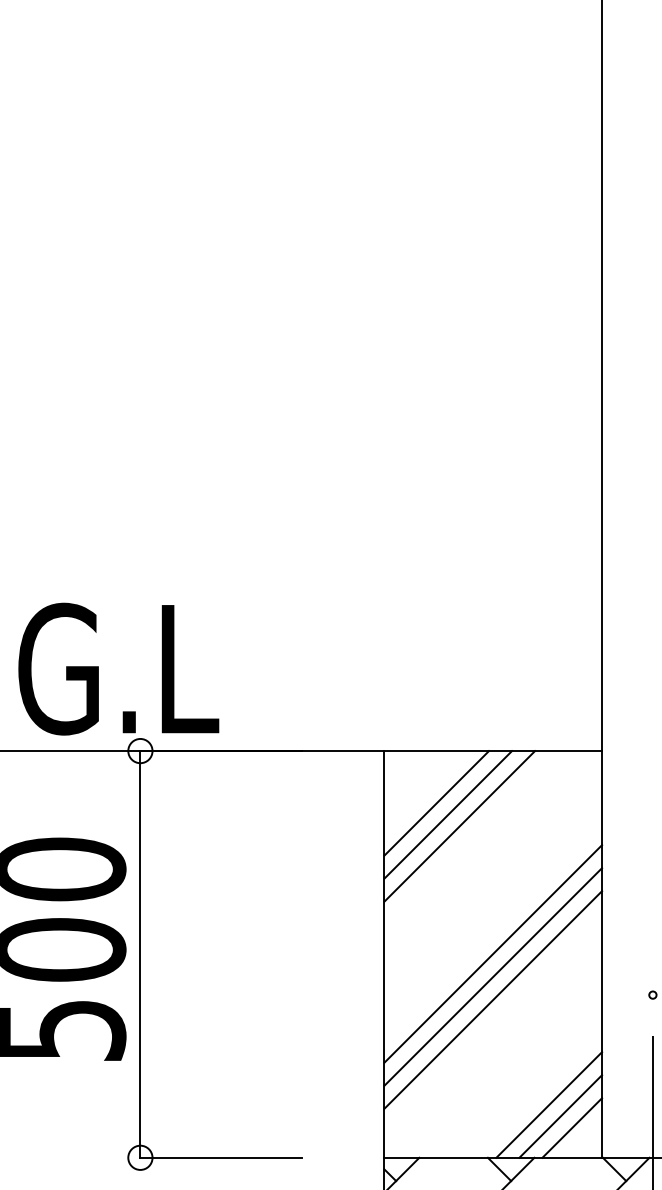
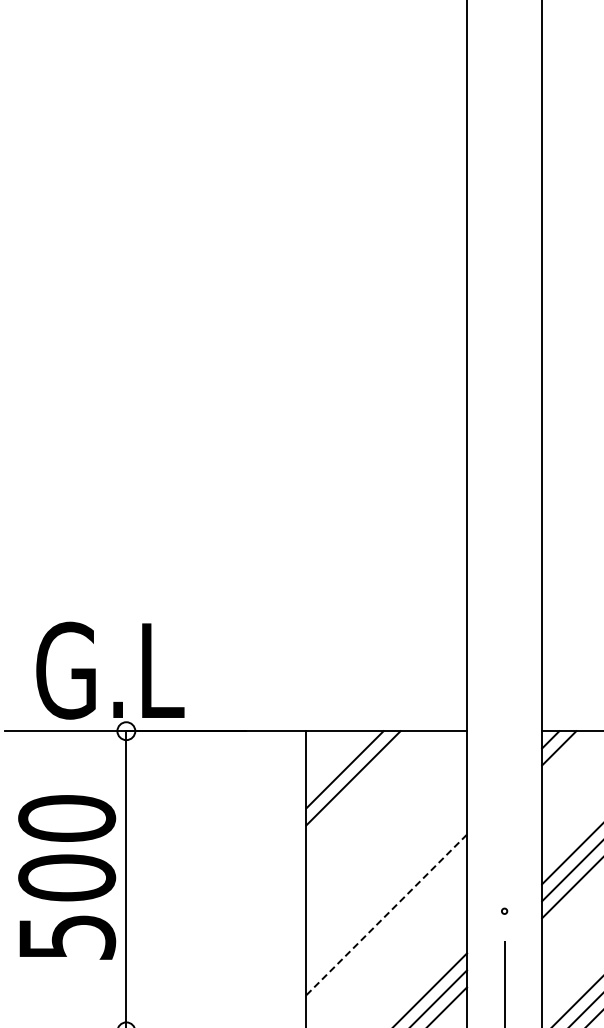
line: (459, 826) -> (361, 786), removed
line: (492, 953) -> (386, 880), removed
line: (492, 976) -> (386, 897), removed
line: (492, 999) -> (386, 914), solid -> dashed

